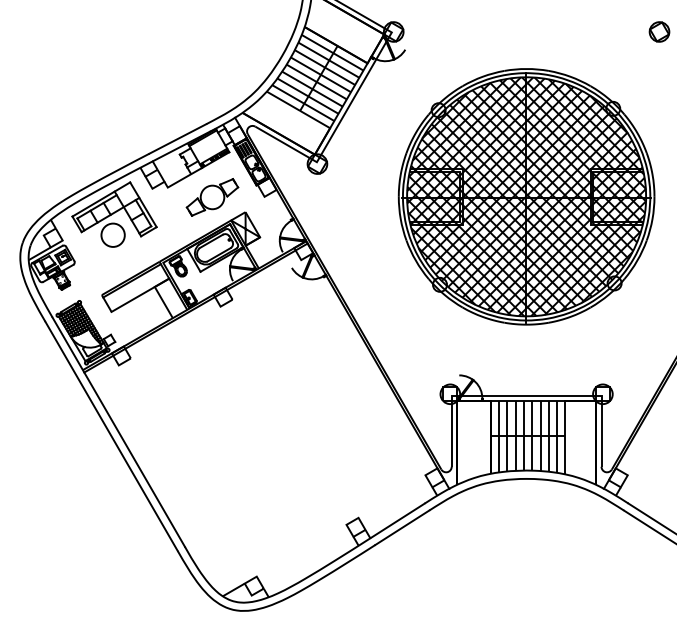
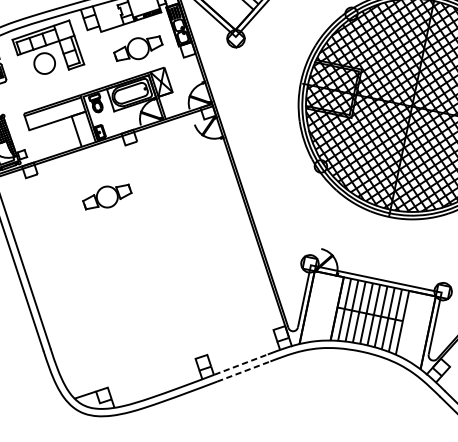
part: (212, 367) -> (107, 197), added
line: (397, 520) -> (240, 364), solid -> dashed
line: (402, 527) -> (243, 371), solid -> dashed

